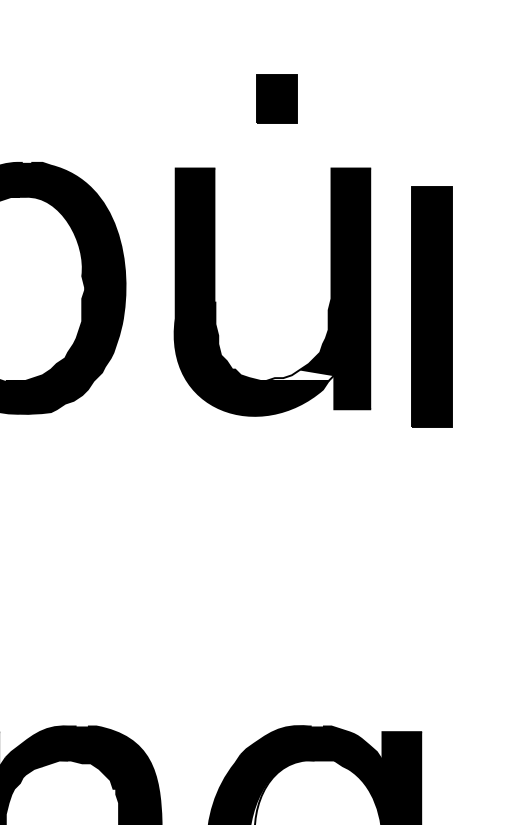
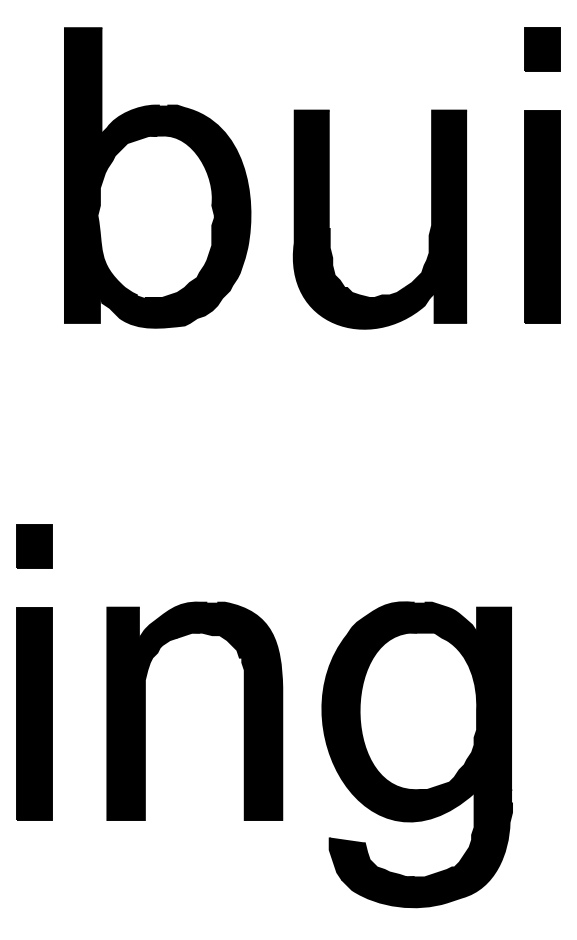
part: (277, 99) -> (542, 49), moved
part: (432, 306) -> (542, 216), moved
fill: (300, 374) -> (404, 292), added

